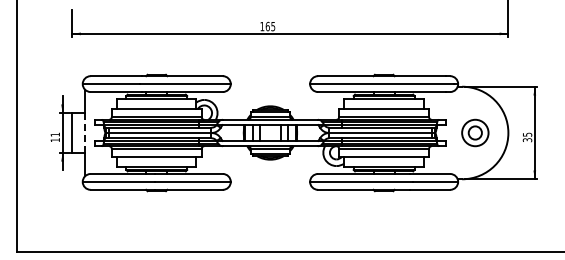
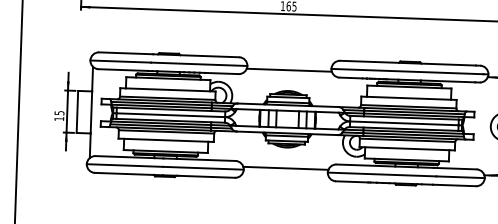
line: (270, 86) -> (289, 70), added
line: (85, 133) -> (91, 112), dashed -> solid
text: (55, 134) -> (59, 112), 11 -> 15
line: (270, 179) -> (285, 168), added

